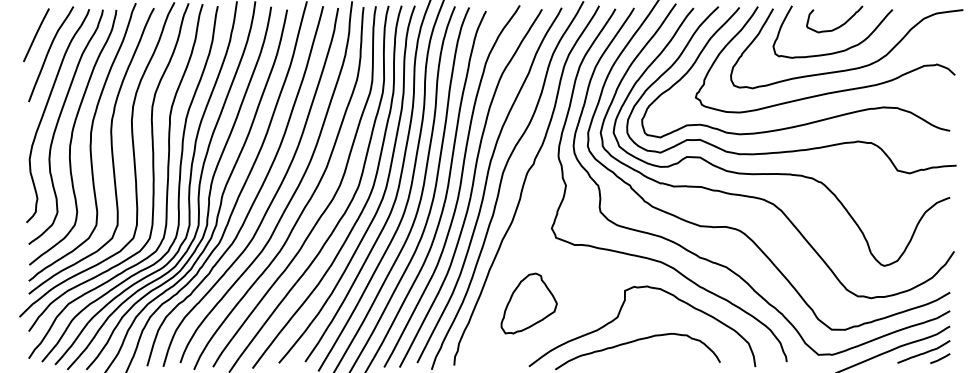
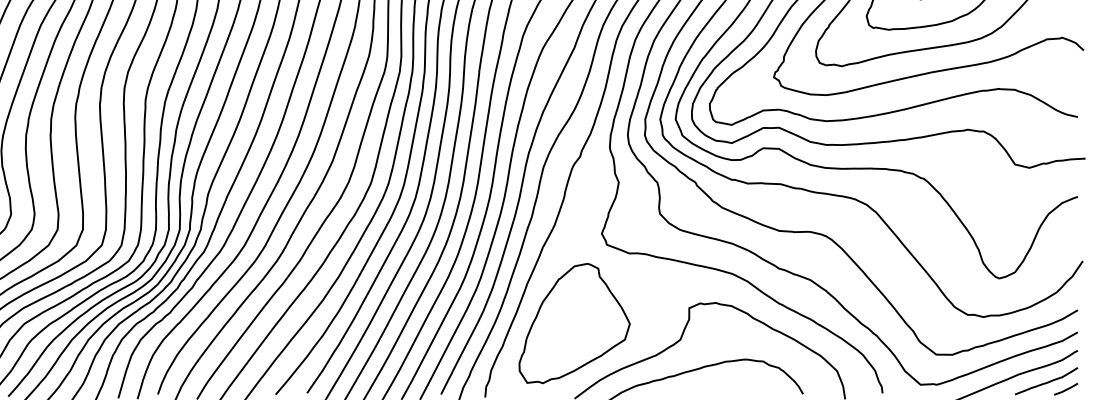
part: (529, 303) -> (575, 323), size x1.67

